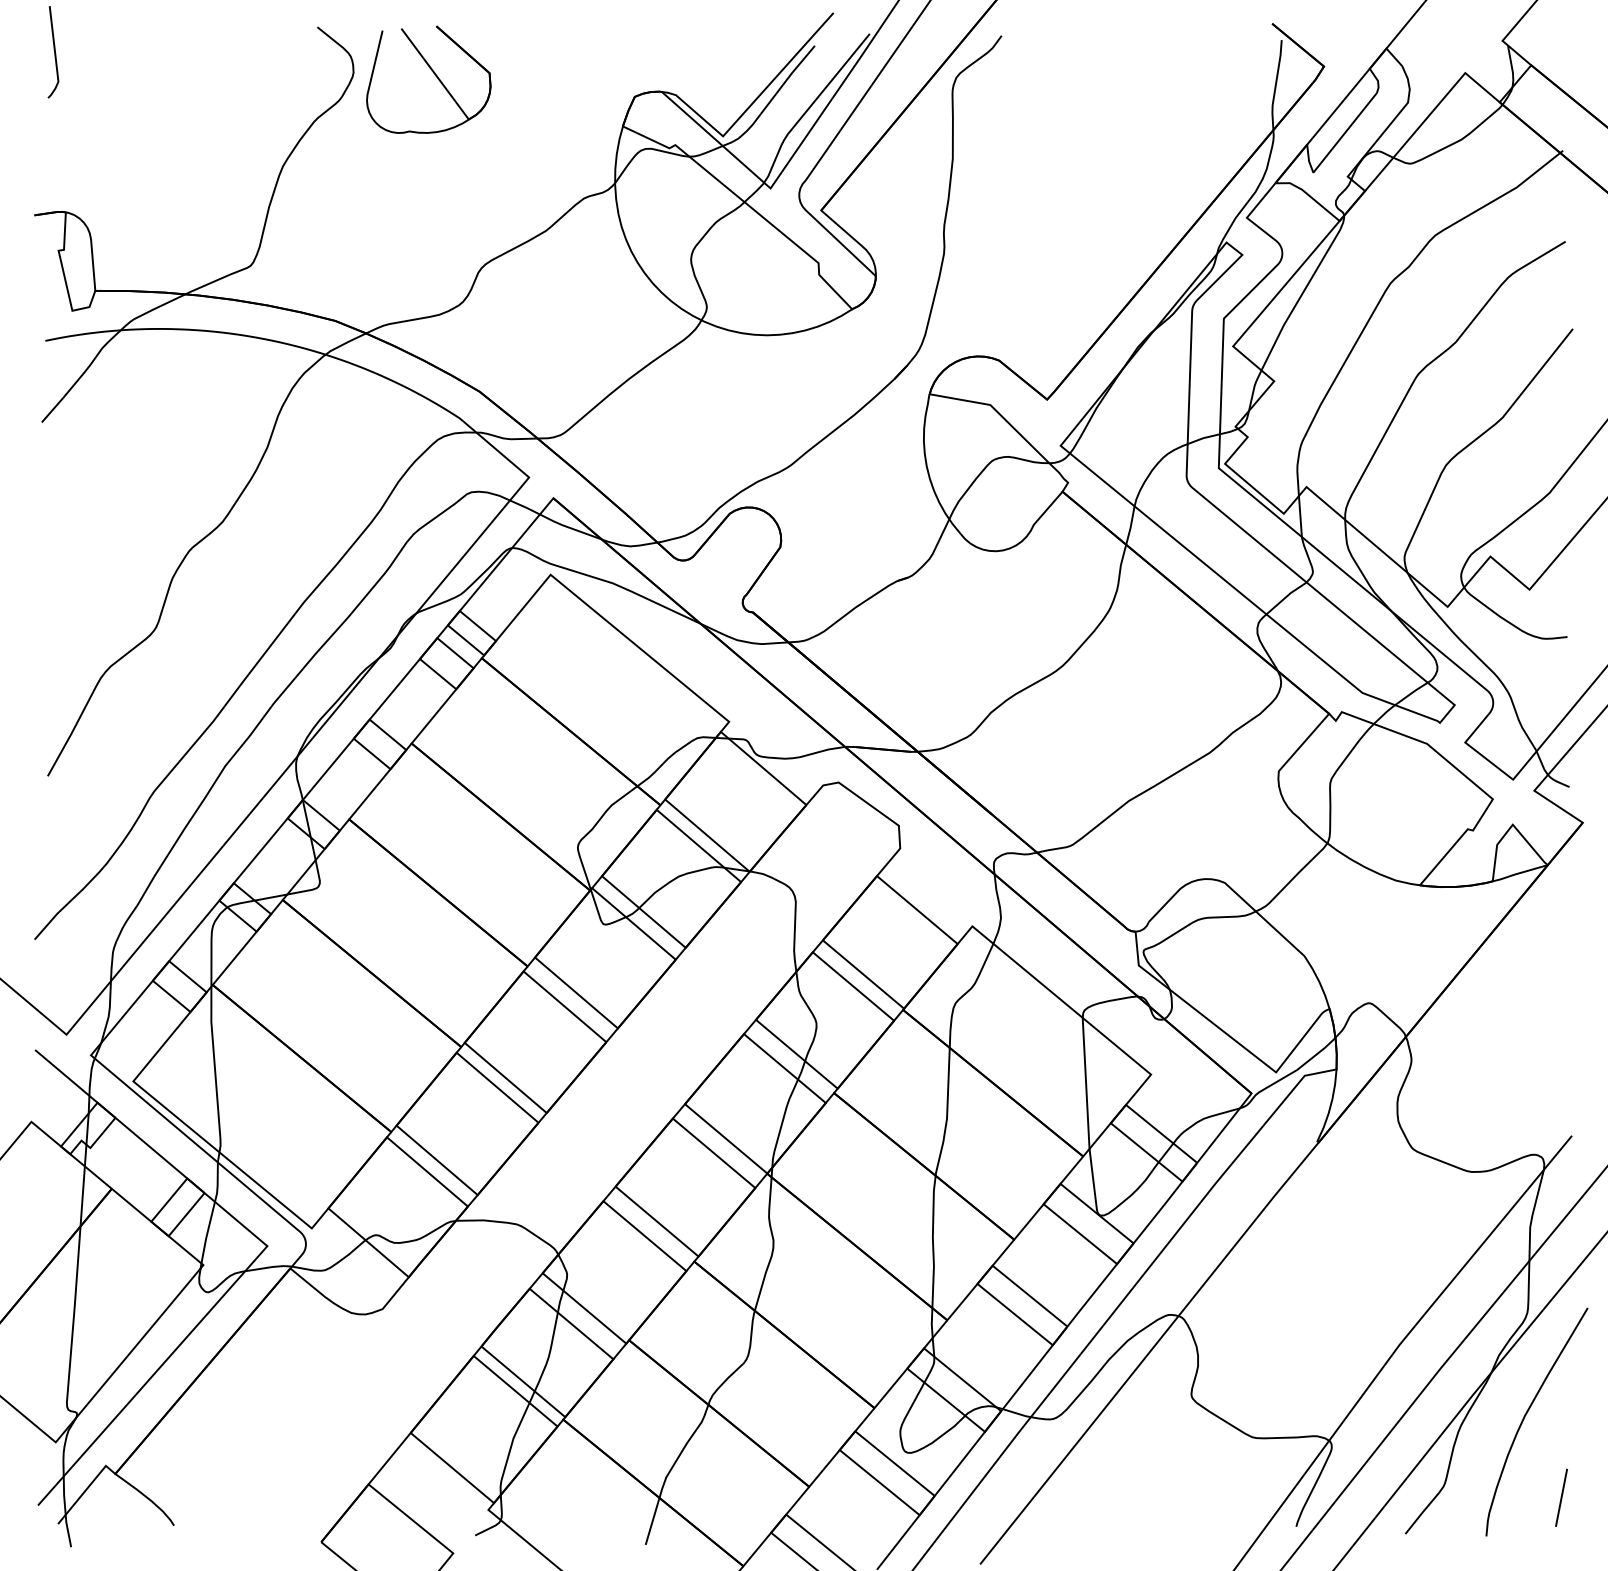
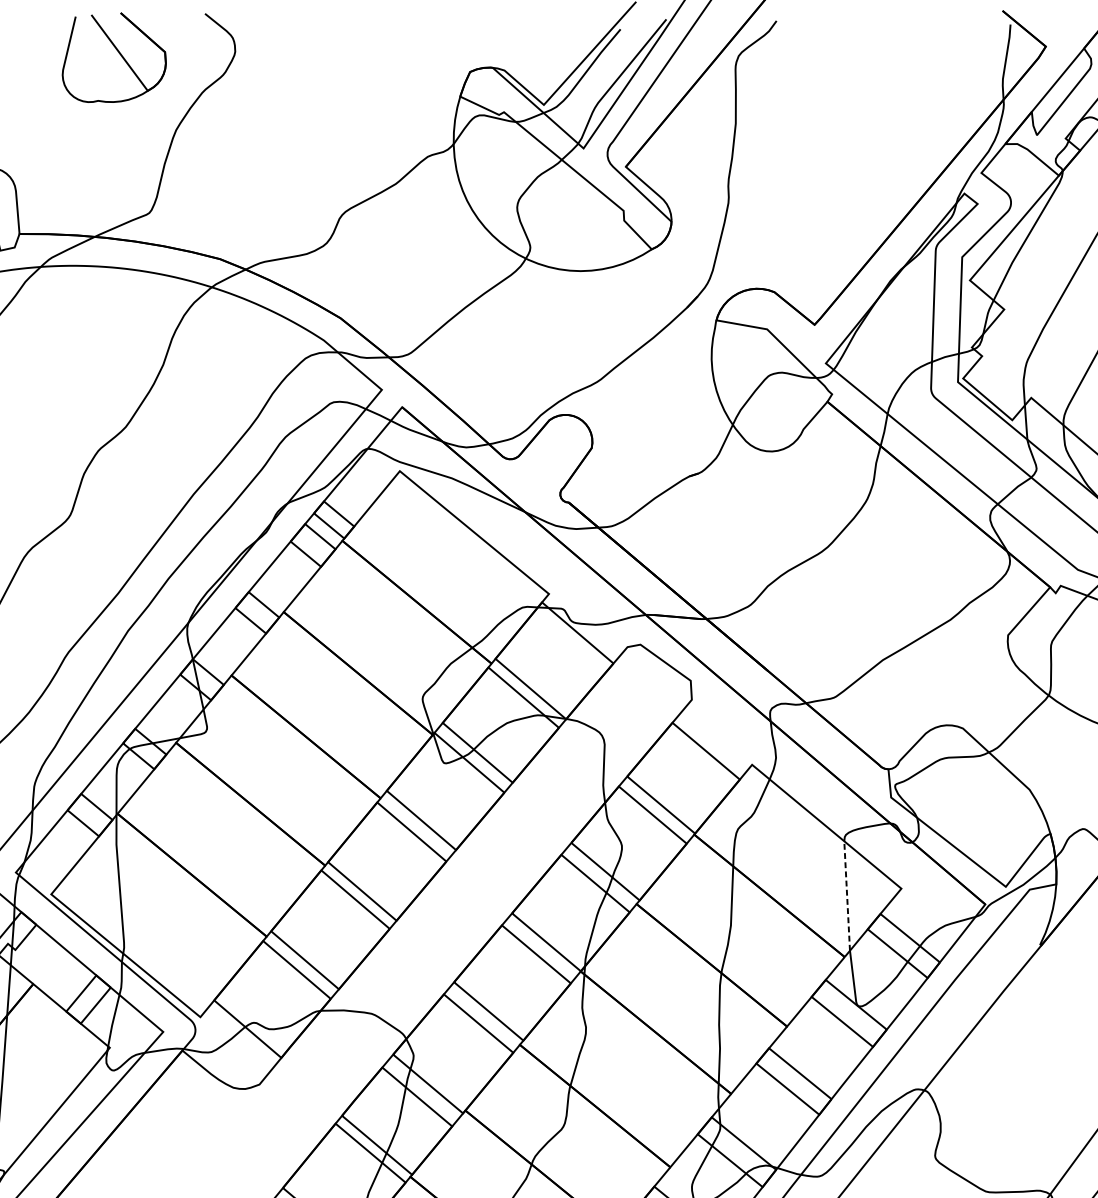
part: (435, 76) -> (119, 54), moved
line: (1086, 1083) -> (847, 896), solid -> dashed

